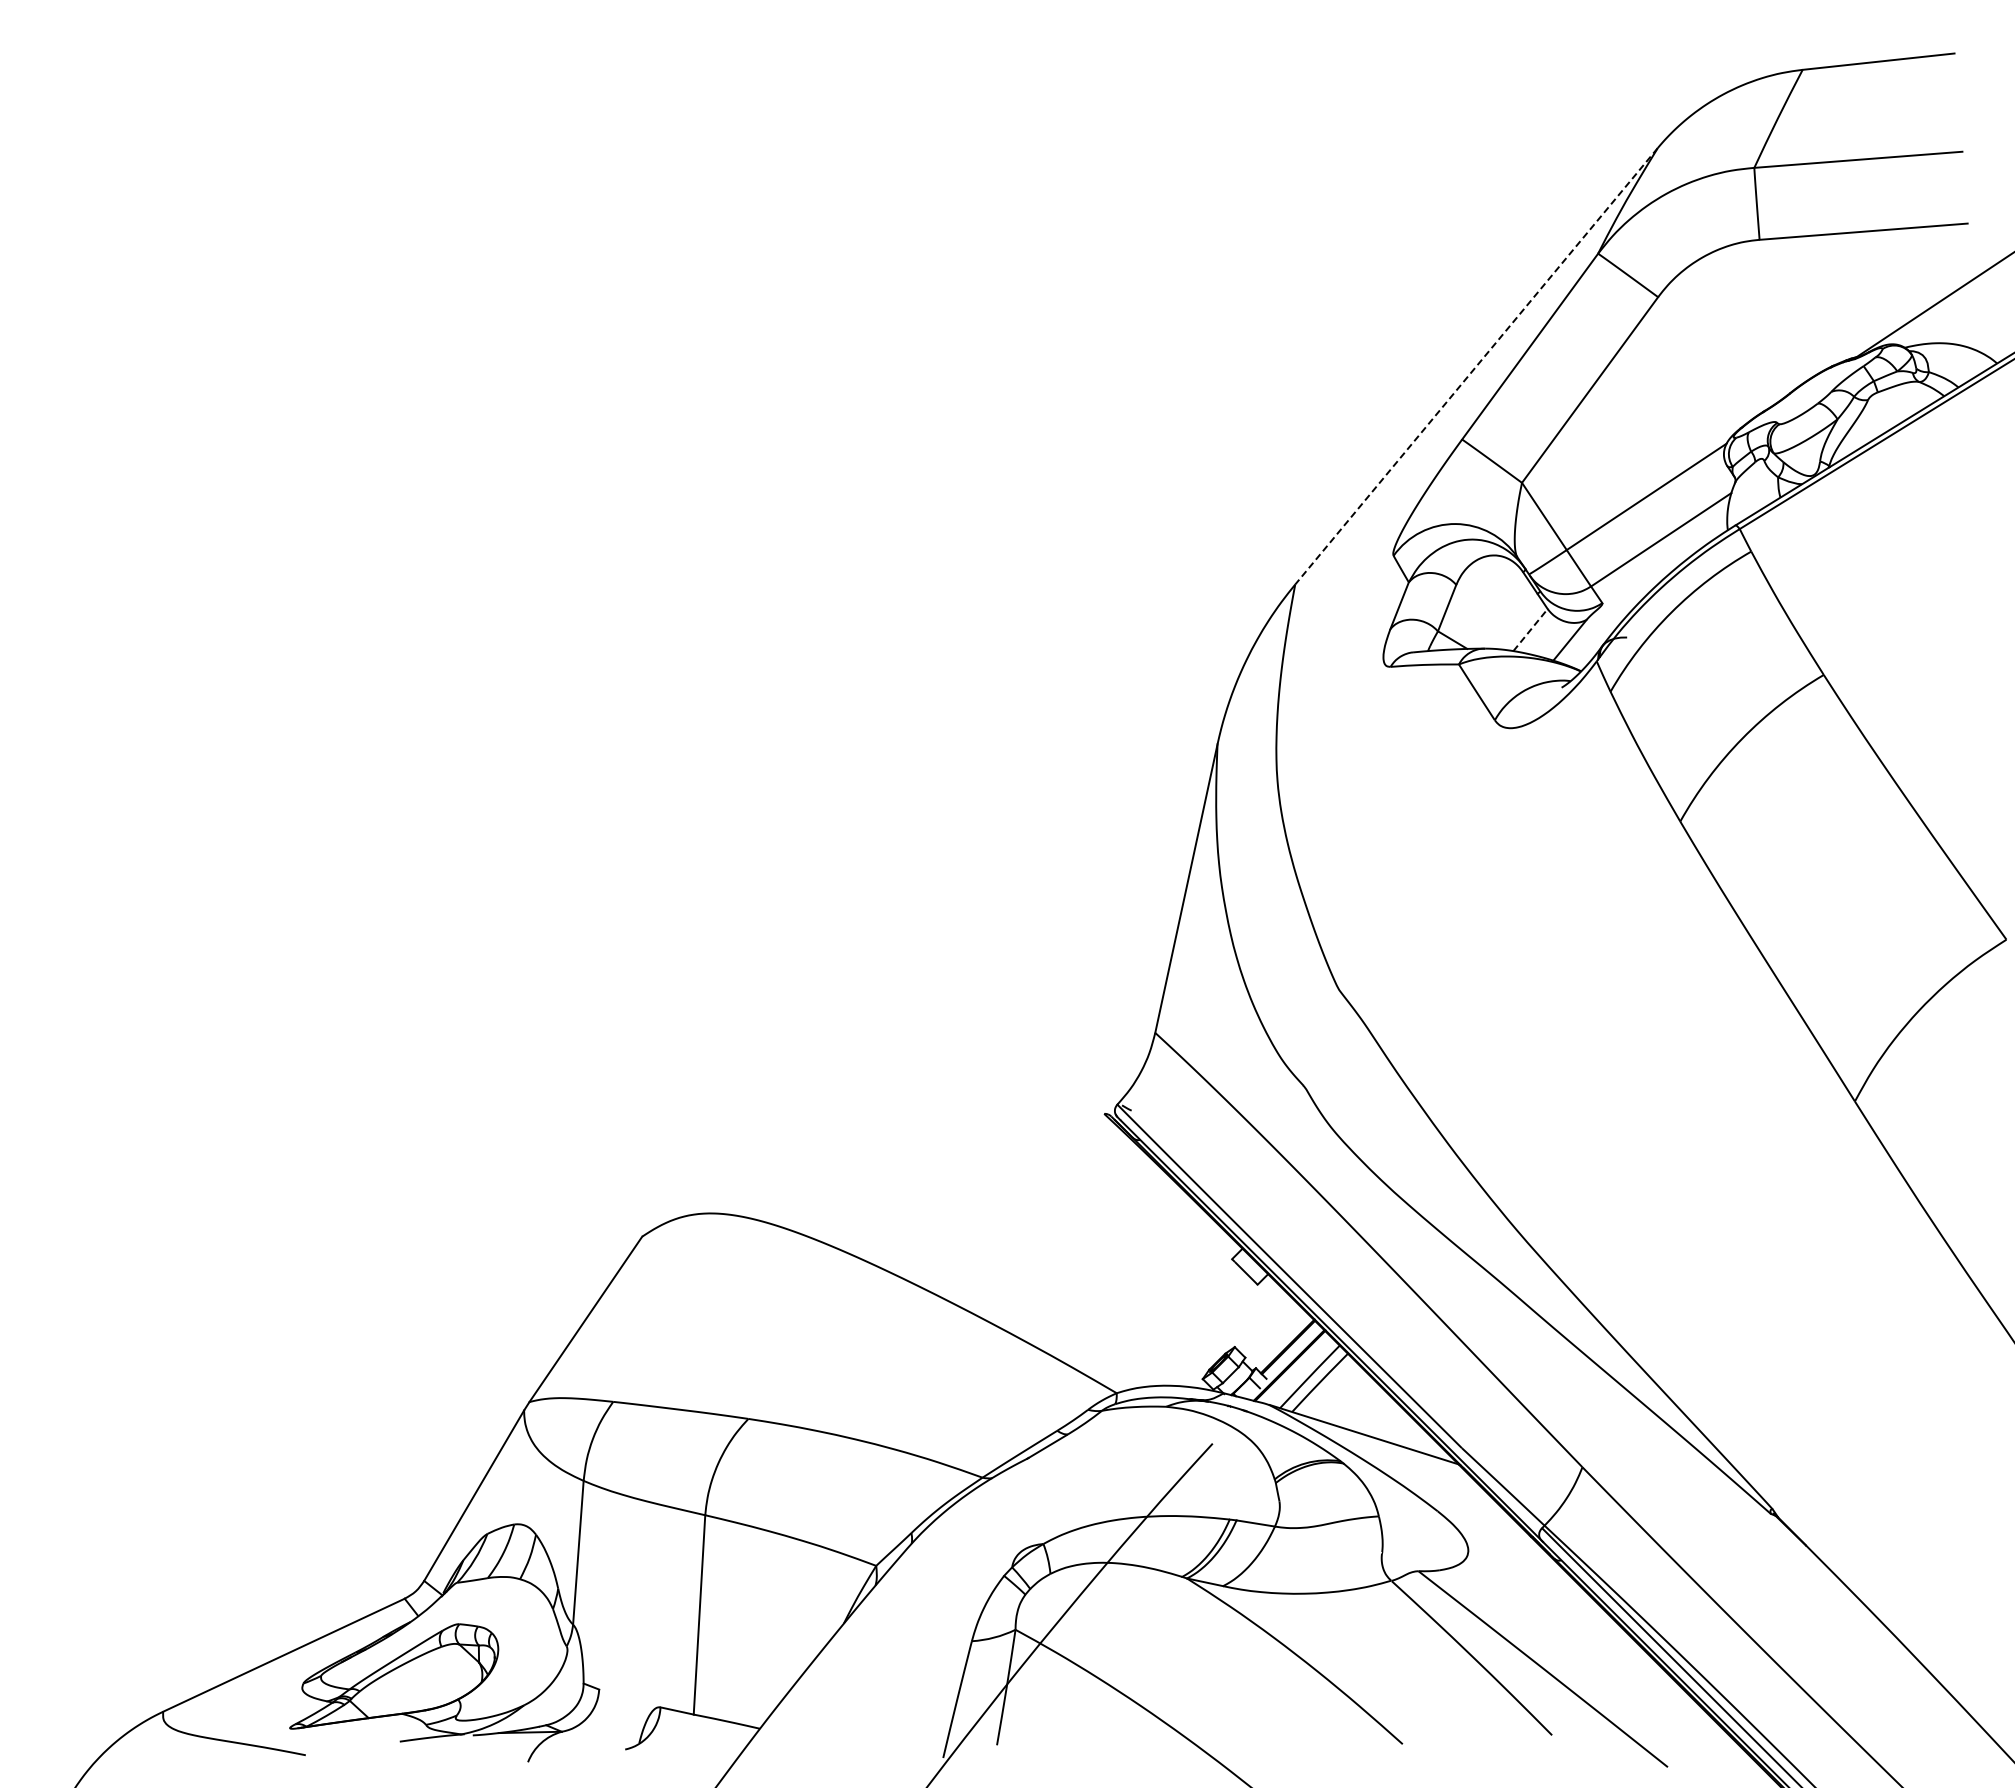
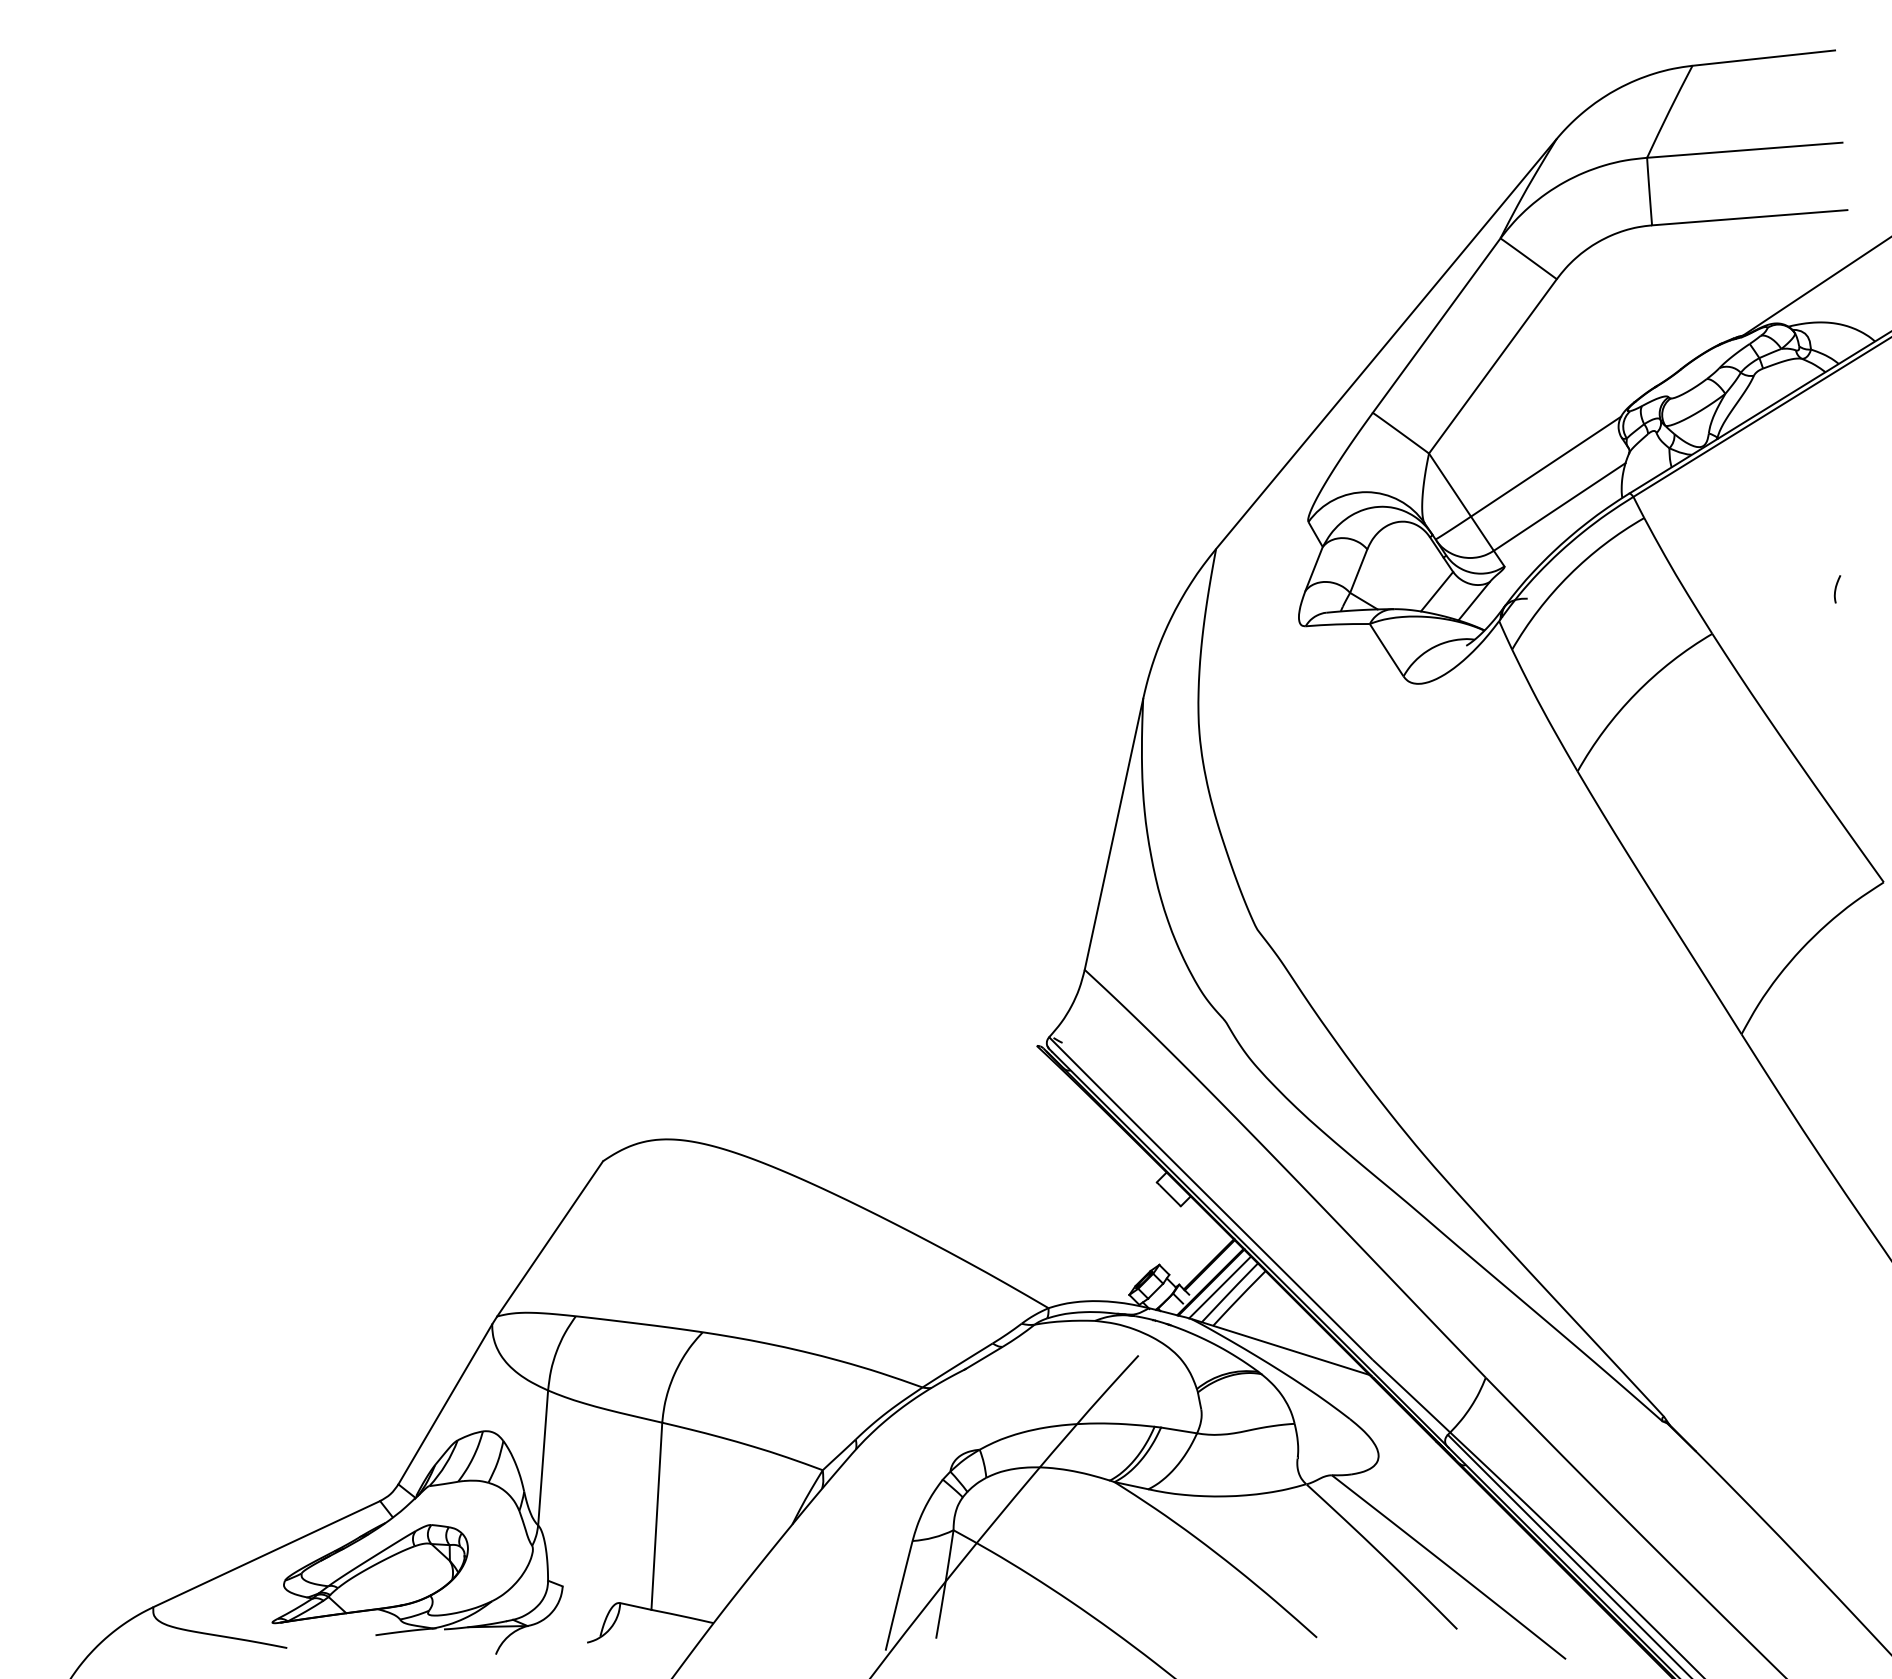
line: (1476, 366) -> (1386, 344), dashed -> solid
curve: (1956, 626) -> (1836, 588), added
line: (1530, 629) -> (1436, 591), dashed -> solid
line: (1299, 1371) -> (1220, 1287), added

